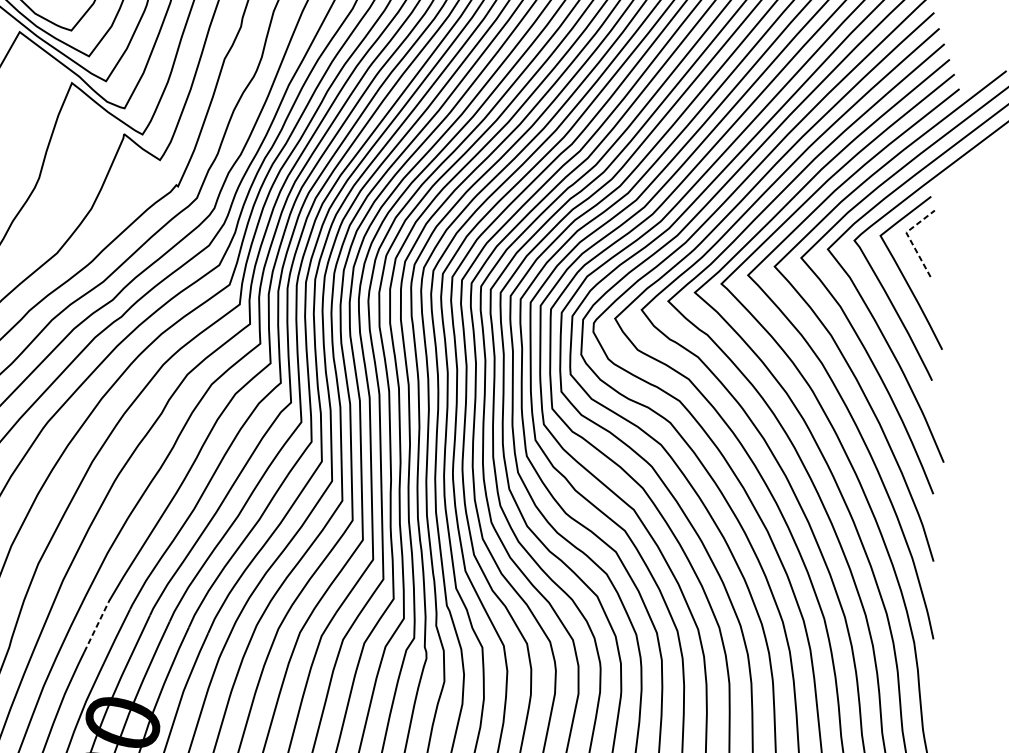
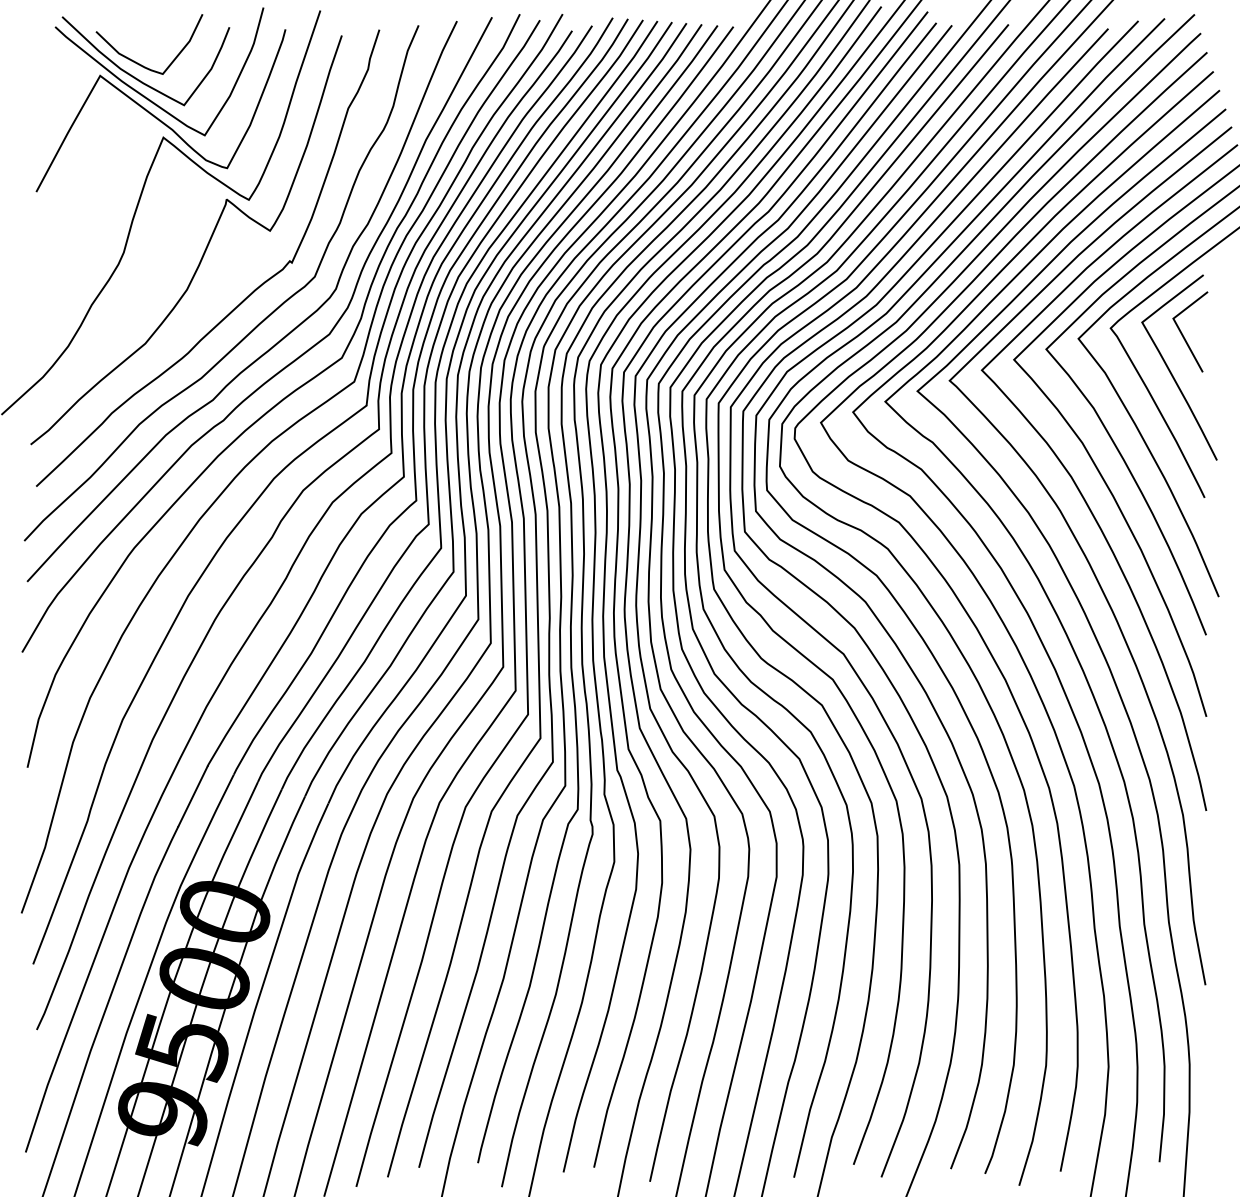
line: (909, 238) -> (1177, 325), dashed -> solid
line: (96, 627) -> (193, 796), dashed -> solid

